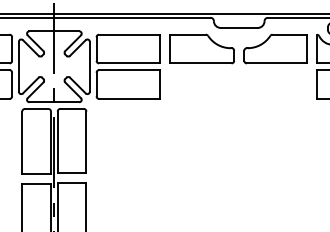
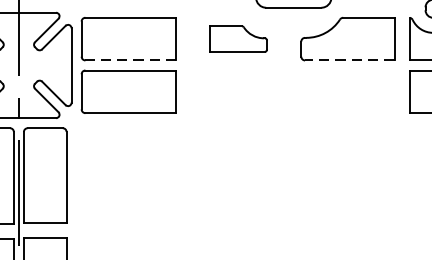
part: (201, 48) -> (237, 38), size x0.6
line: (129, 63) -> (130, 60), solid -> dashed
line: (276, 63) -> (349, 60), solid -> dashed

